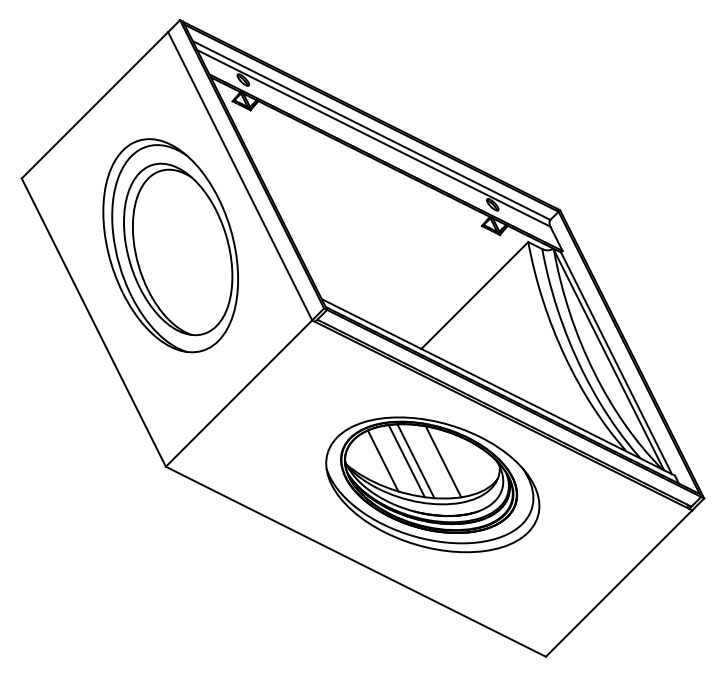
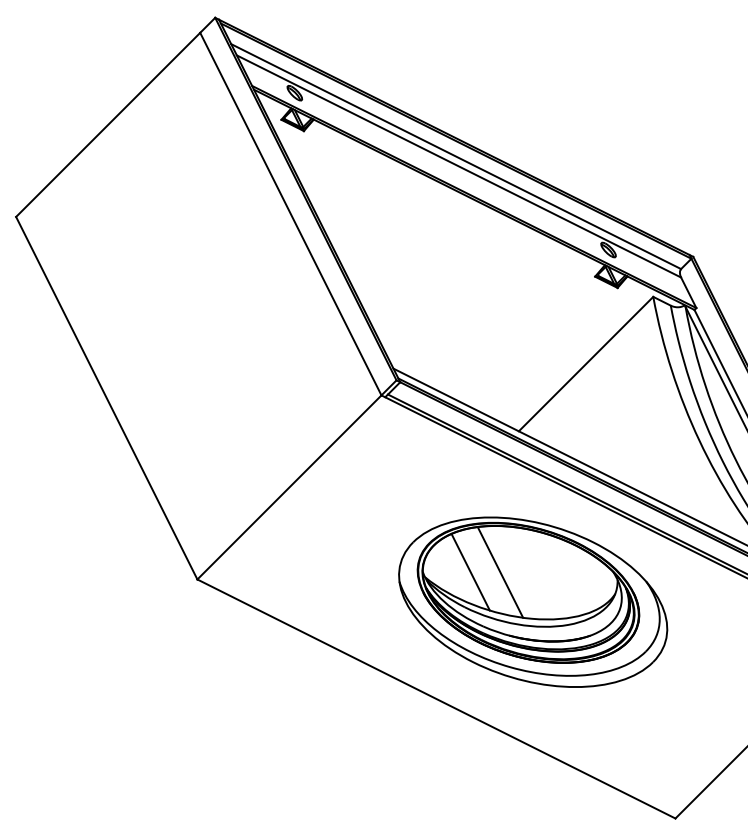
part: (170, 245) -> (203, 301), removed
line: (415, 461) -> (511, 572), removed
line: (443, 461) -> (546, 572), removed

